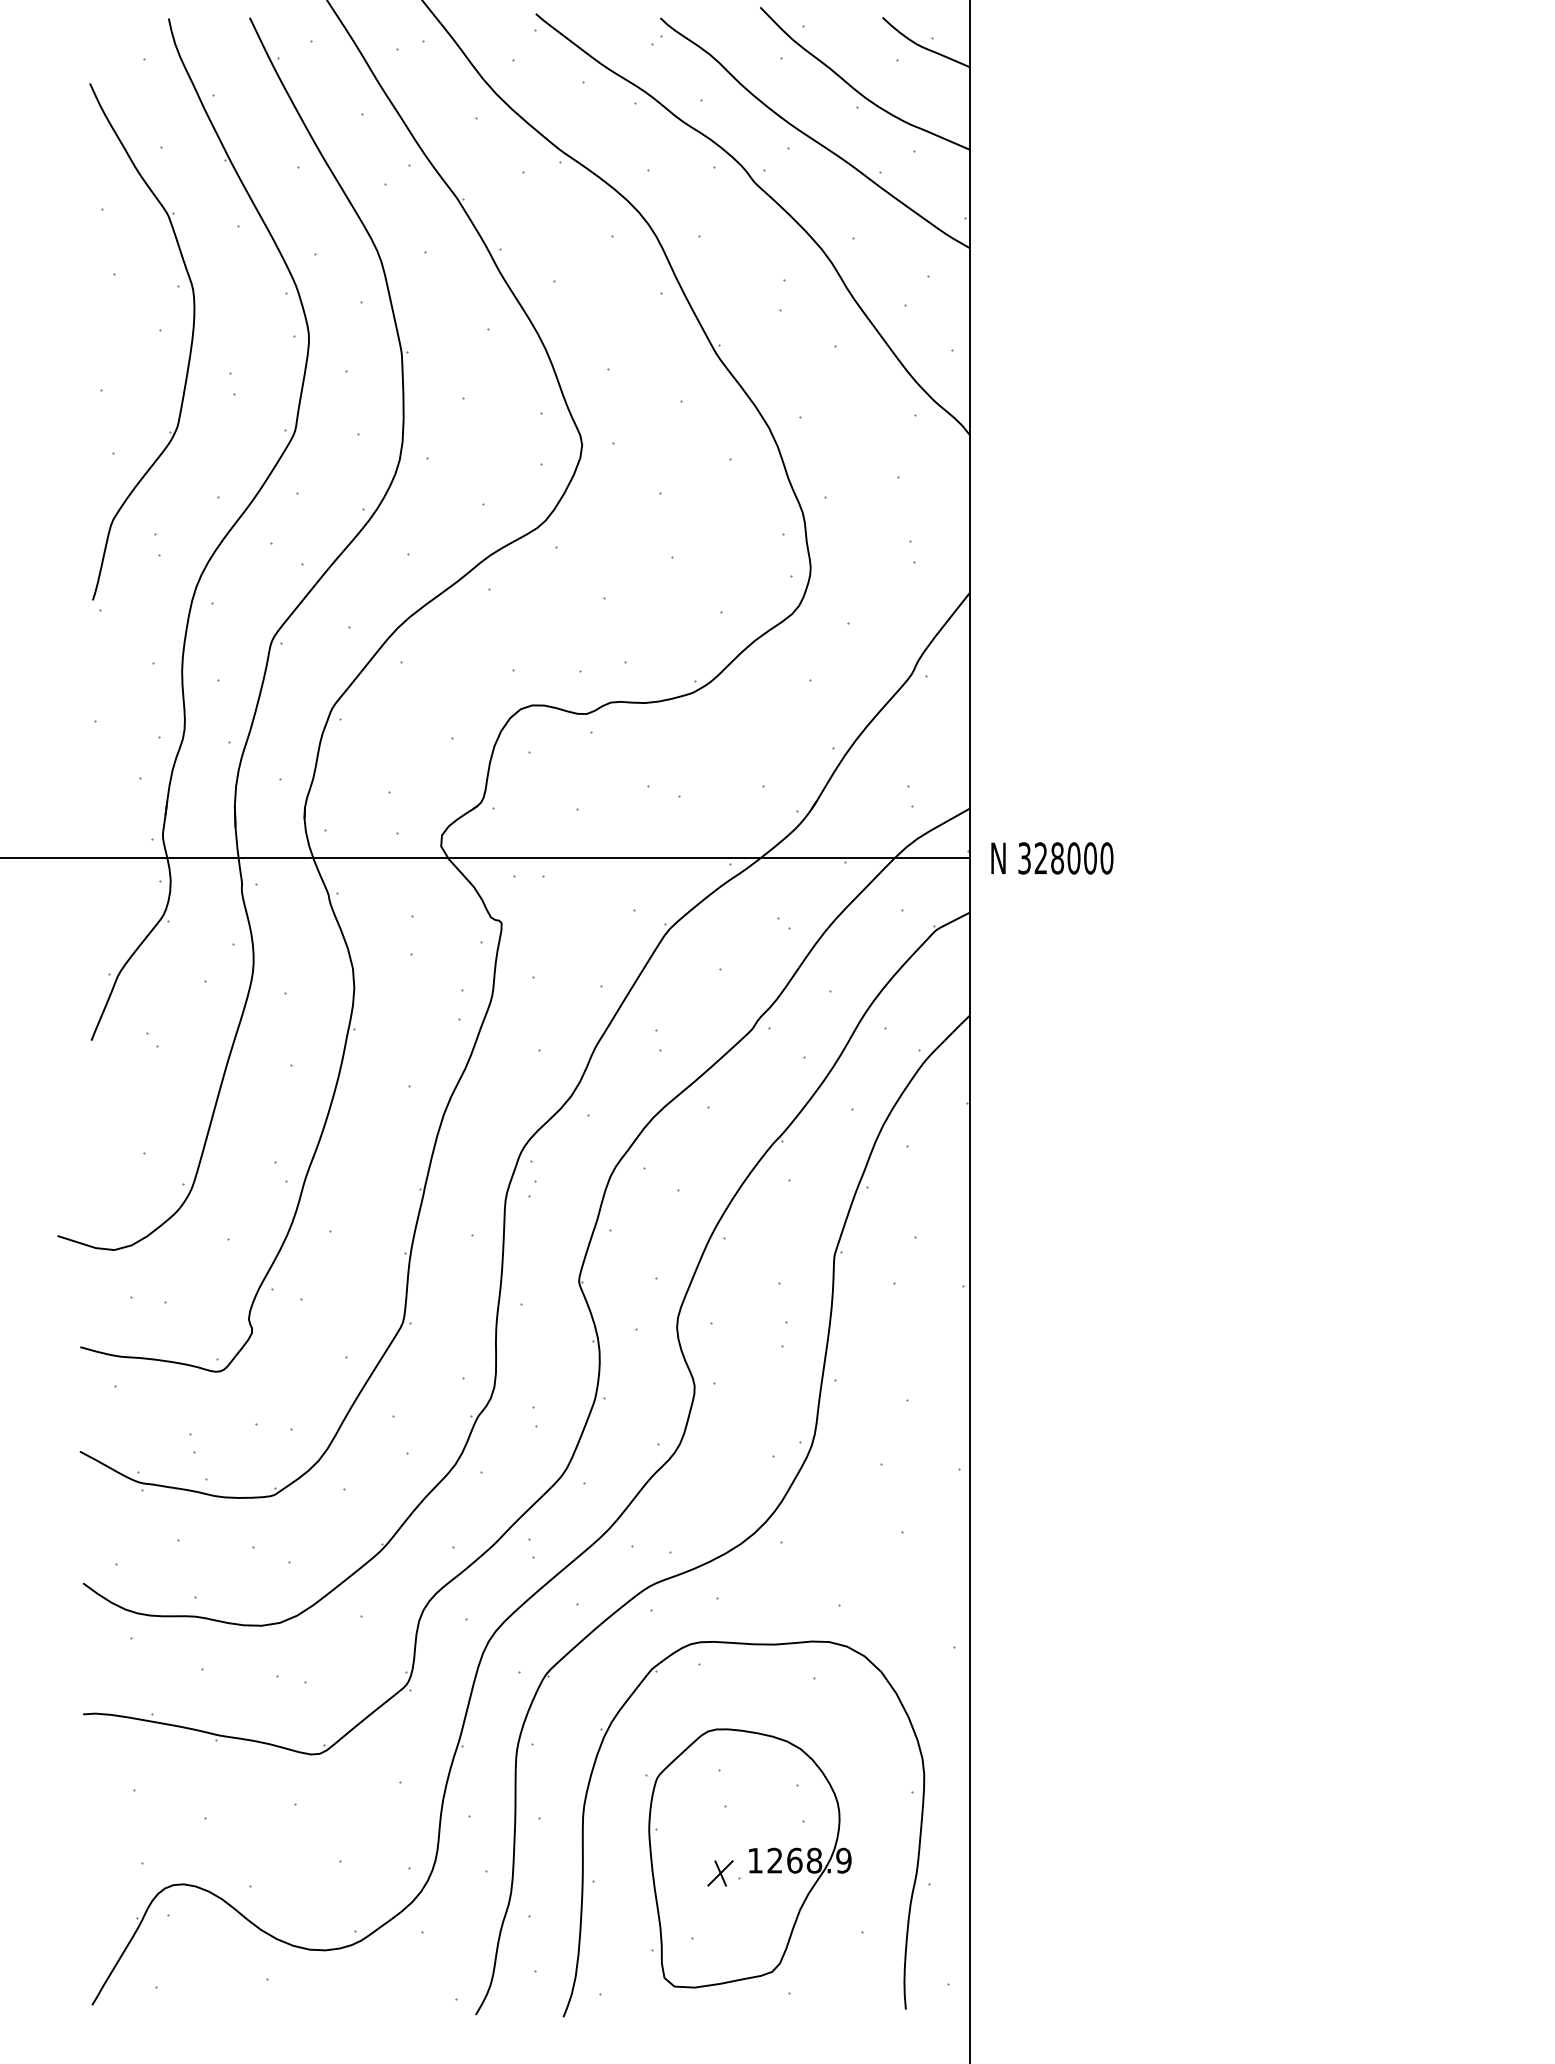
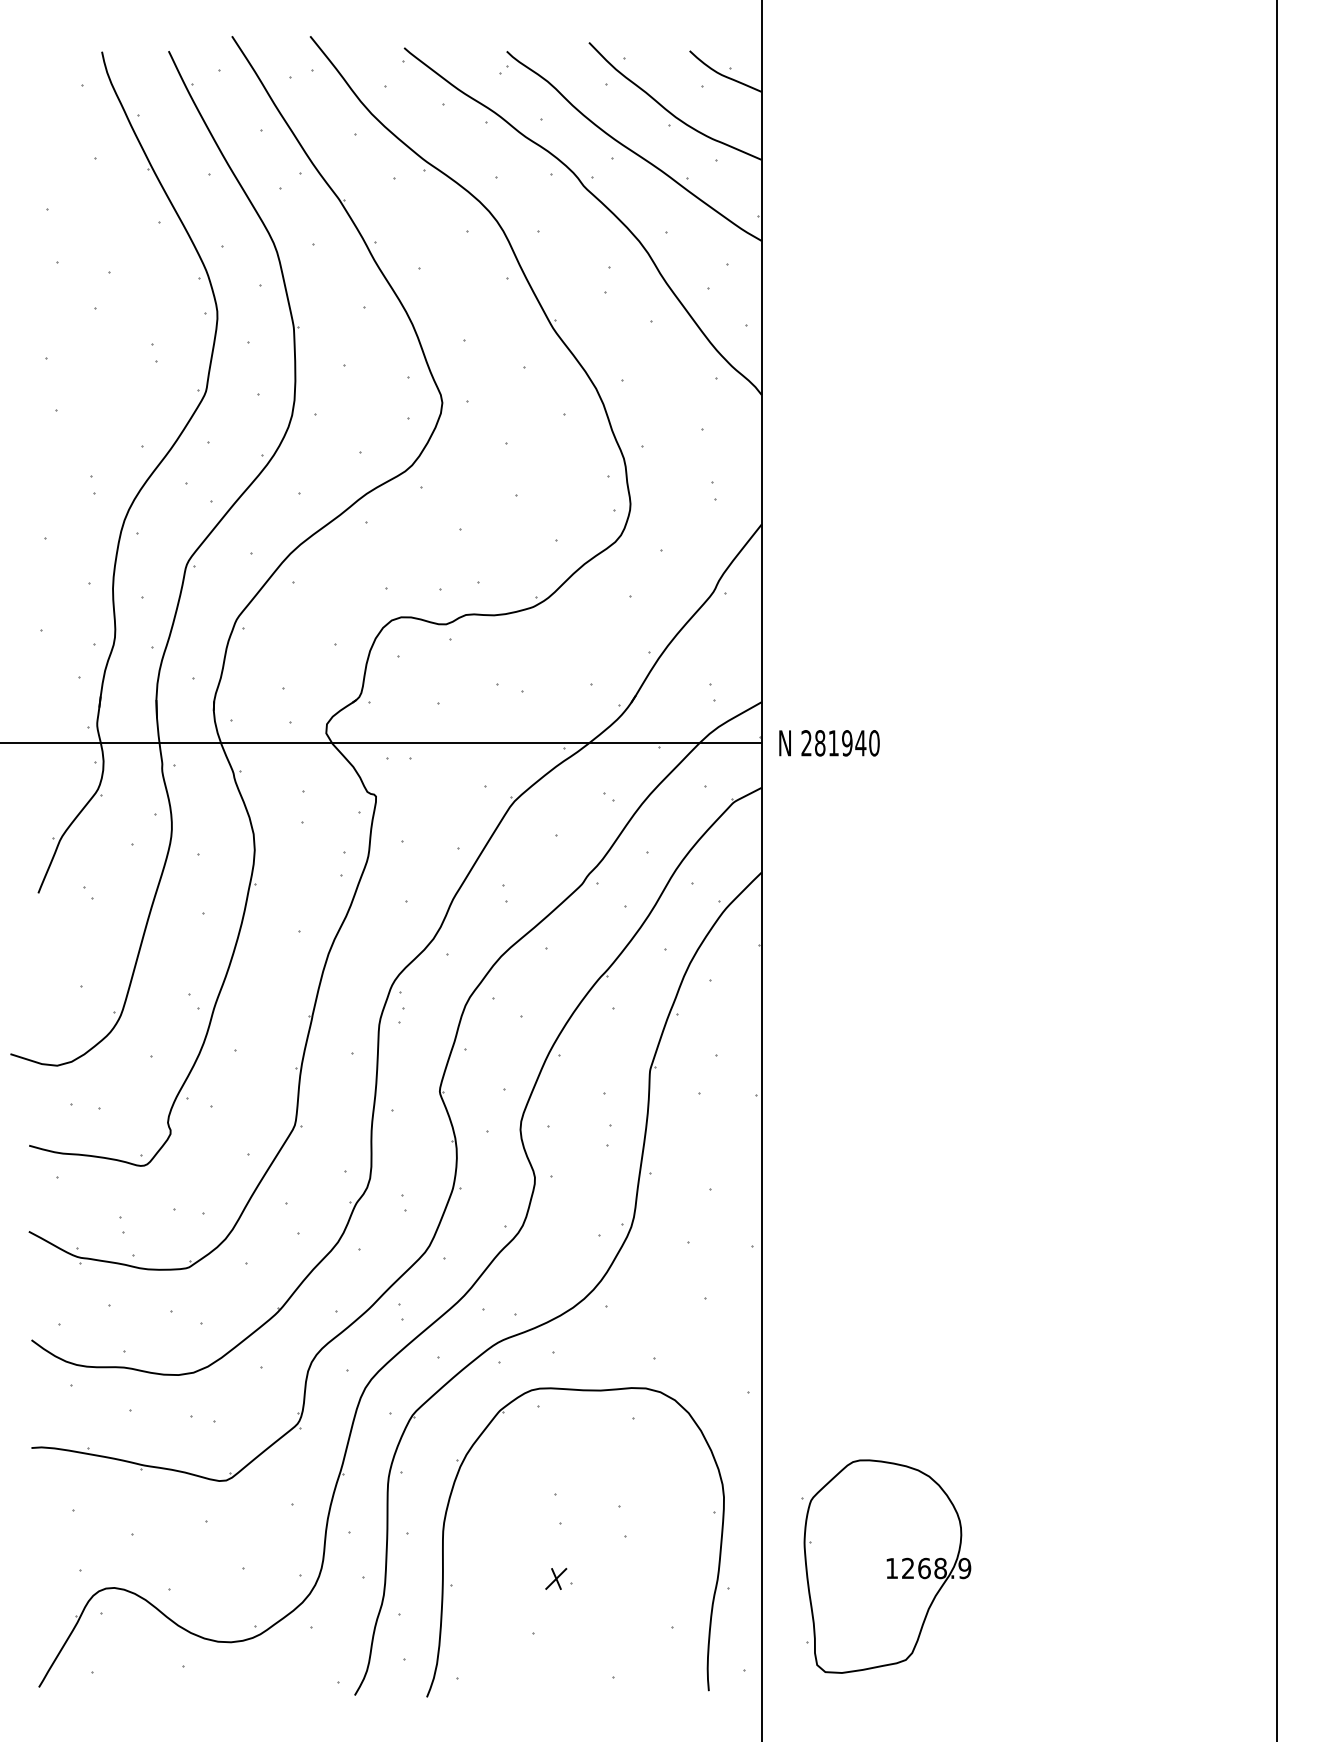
part: (190, 346) -> (119, 321), removed
text: (1057, 858) -> (833, 743), 328000 -> 281940
part: (748, 1858) -> (886, 1566), moved

